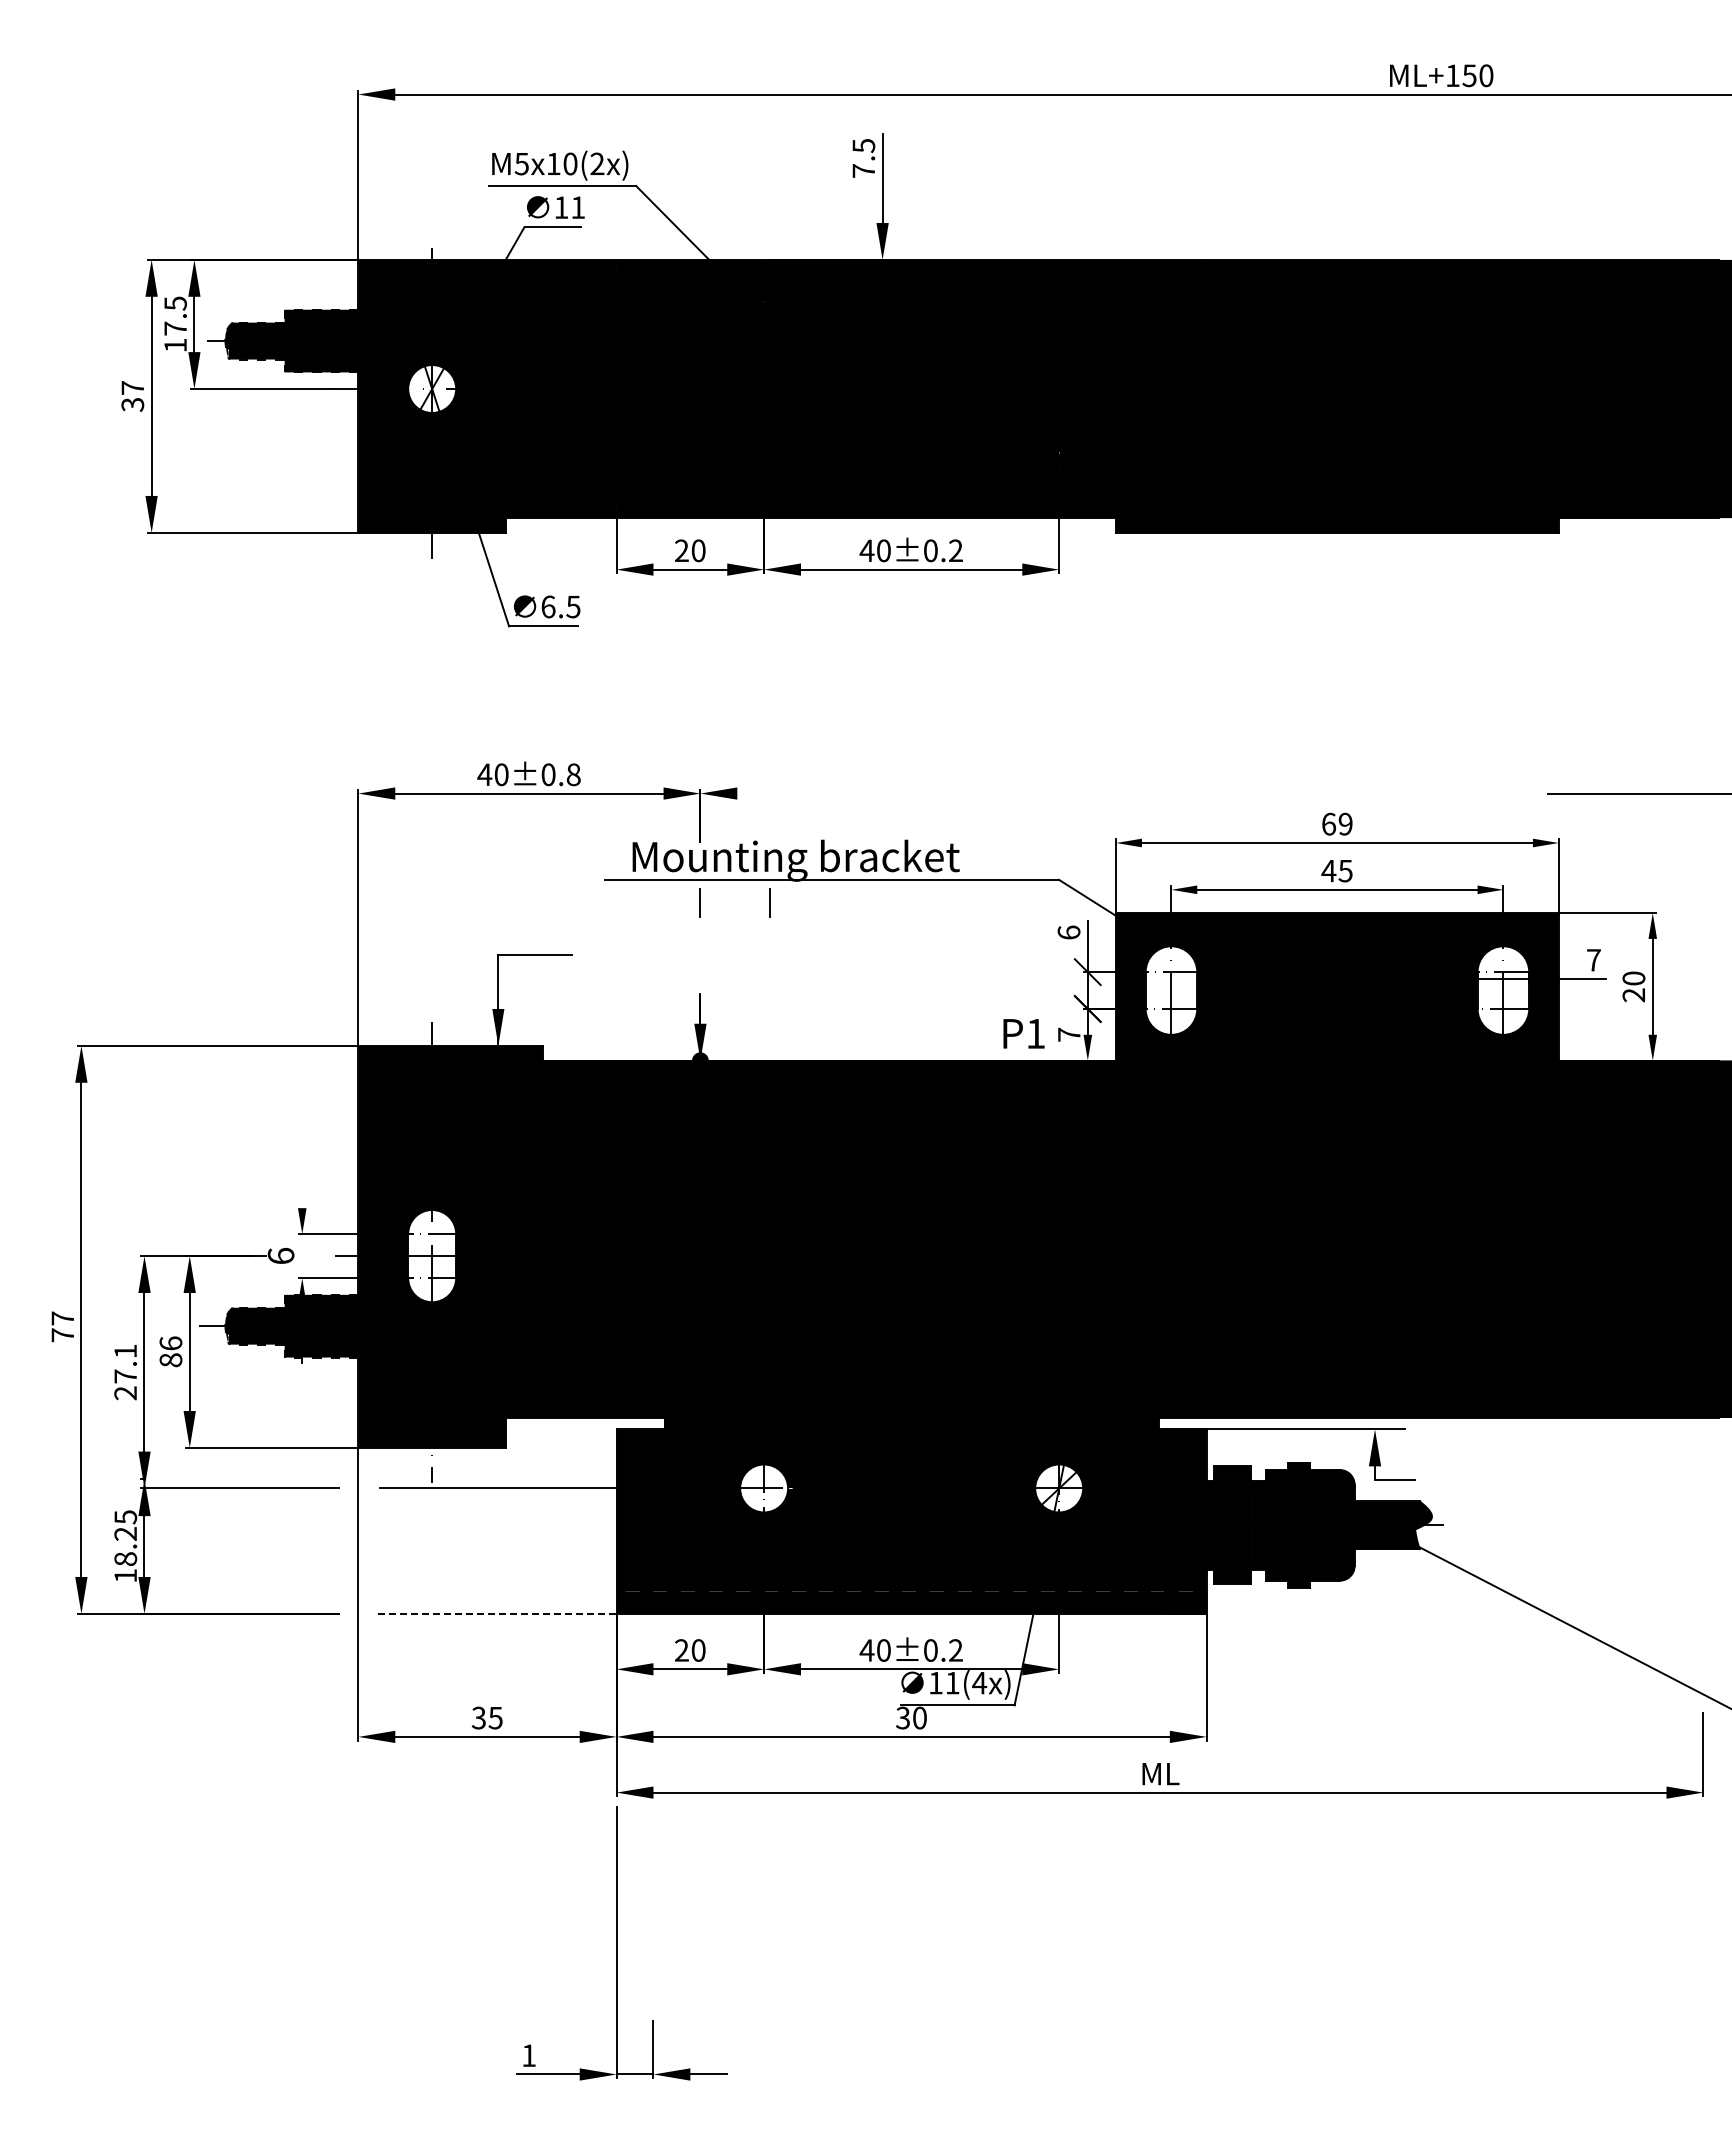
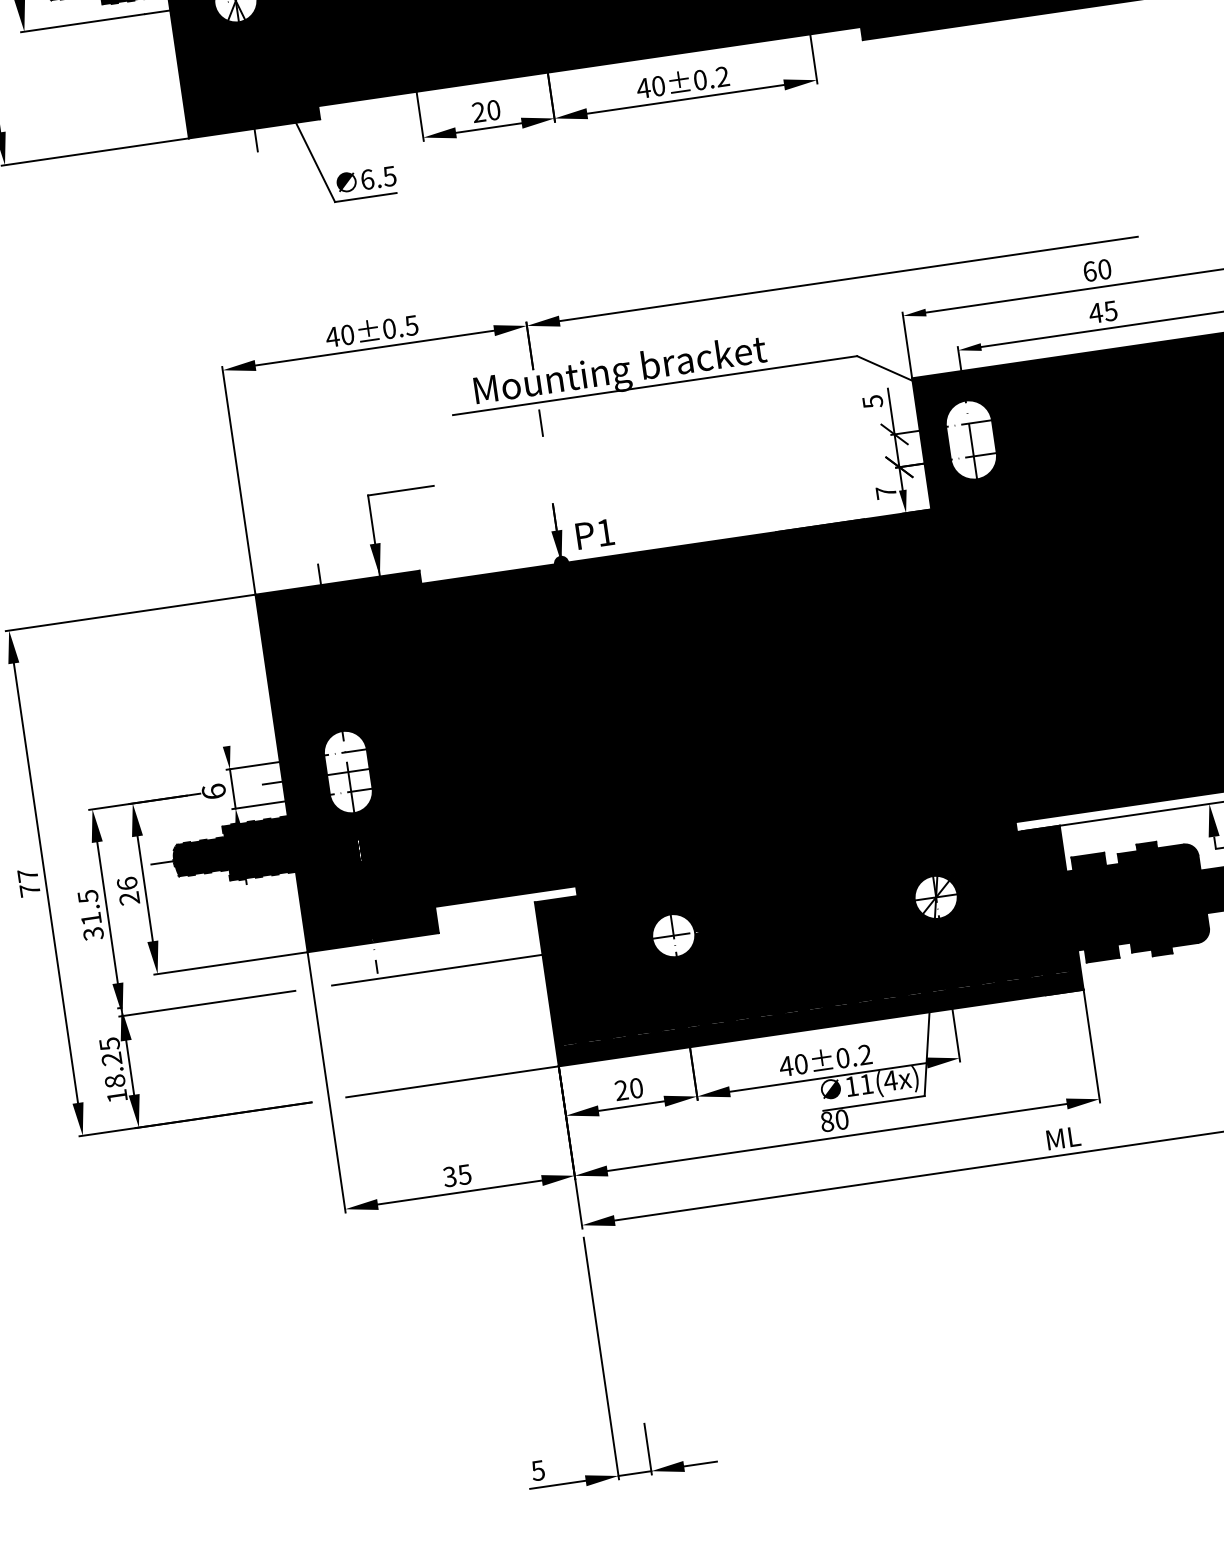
text: (573, 774) -> (411, 325), 40±0.8 -> 40±0.5
line: (1062, 793) -> (848, 278), added
text: (1345, 823) -> (1104, 268), 69 -> 60
line: (769, 902) -> (602, 413), removed
text: (1068, 932) -> (872, 401), 6 -> 5
text: (1023, 1033) -> (594, 533), moved
line: (302, 1255) -> (232, 788), added
text: (170, 1360) -> (129, 898), 86 -> 26
text: (125, 1372) -> (90, 915), 27.1 -> 31.5
line: (497, 1613) -> (452, 1081), dashed -> solid
text: (903, 1717) -> (827, 1121), 30 -> 80
text: (528, 2055) -> (537, 1470), 1 -> 5

